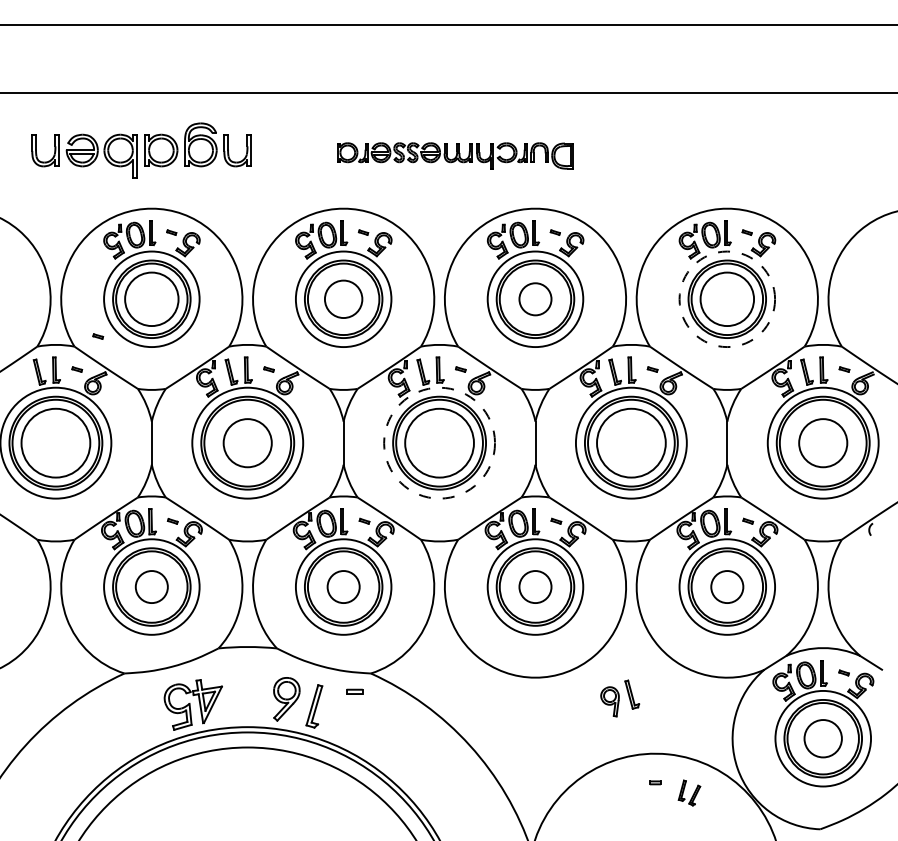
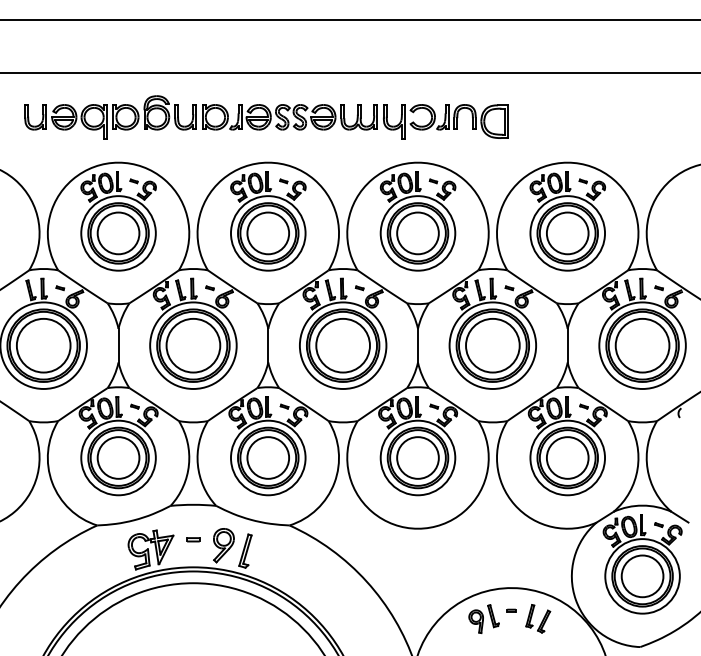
part: (455, 155) -> (355, 121), size x1.67
circle: (343, 299) -> (268, 233), size x1.43
circle: (535, 299) -> (418, 233), size x1.67
circle: (727, 299) -> (567, 233), dashed -> solid
part: (98, 336) -> (76, 262), removed
circle: (247, 442) -> (193, 345), size x1.43
circle: (439, 442) -> (343, 345), dashed -> solid
circle: (822, 442) -> (642, 345), size x1.43
circle: (151, 586) -> (118, 457), size x1.67
circle: (343, 586) -> (268, 457), size x1.67
circle: (535, 586) -> (418, 457), size x1.67
circle: (727, 586) -> (567, 457), size x1.67
part: (354, 691) -> (193, 539), moved
part: (620, 698) -> (484, 619), moved
circle: (822, 738) -> (642, 576), size x1.43
part: (689, 792) -> (538, 618), size x1.43

